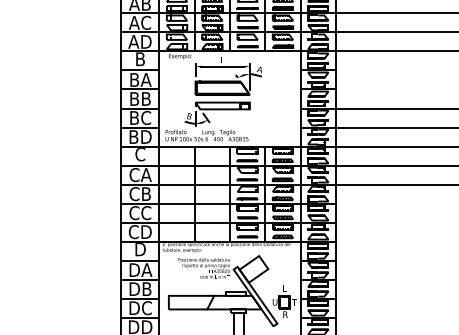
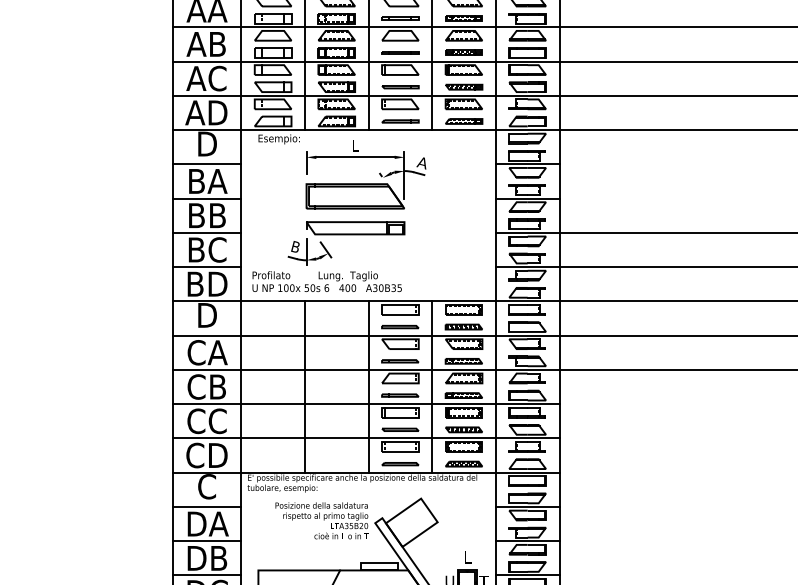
text: (140, 59) -> (207, 144), B -> D
text: (140, 154) -> (207, 315), C -> D
text: (140, 249) -> (207, 486), D -> C

